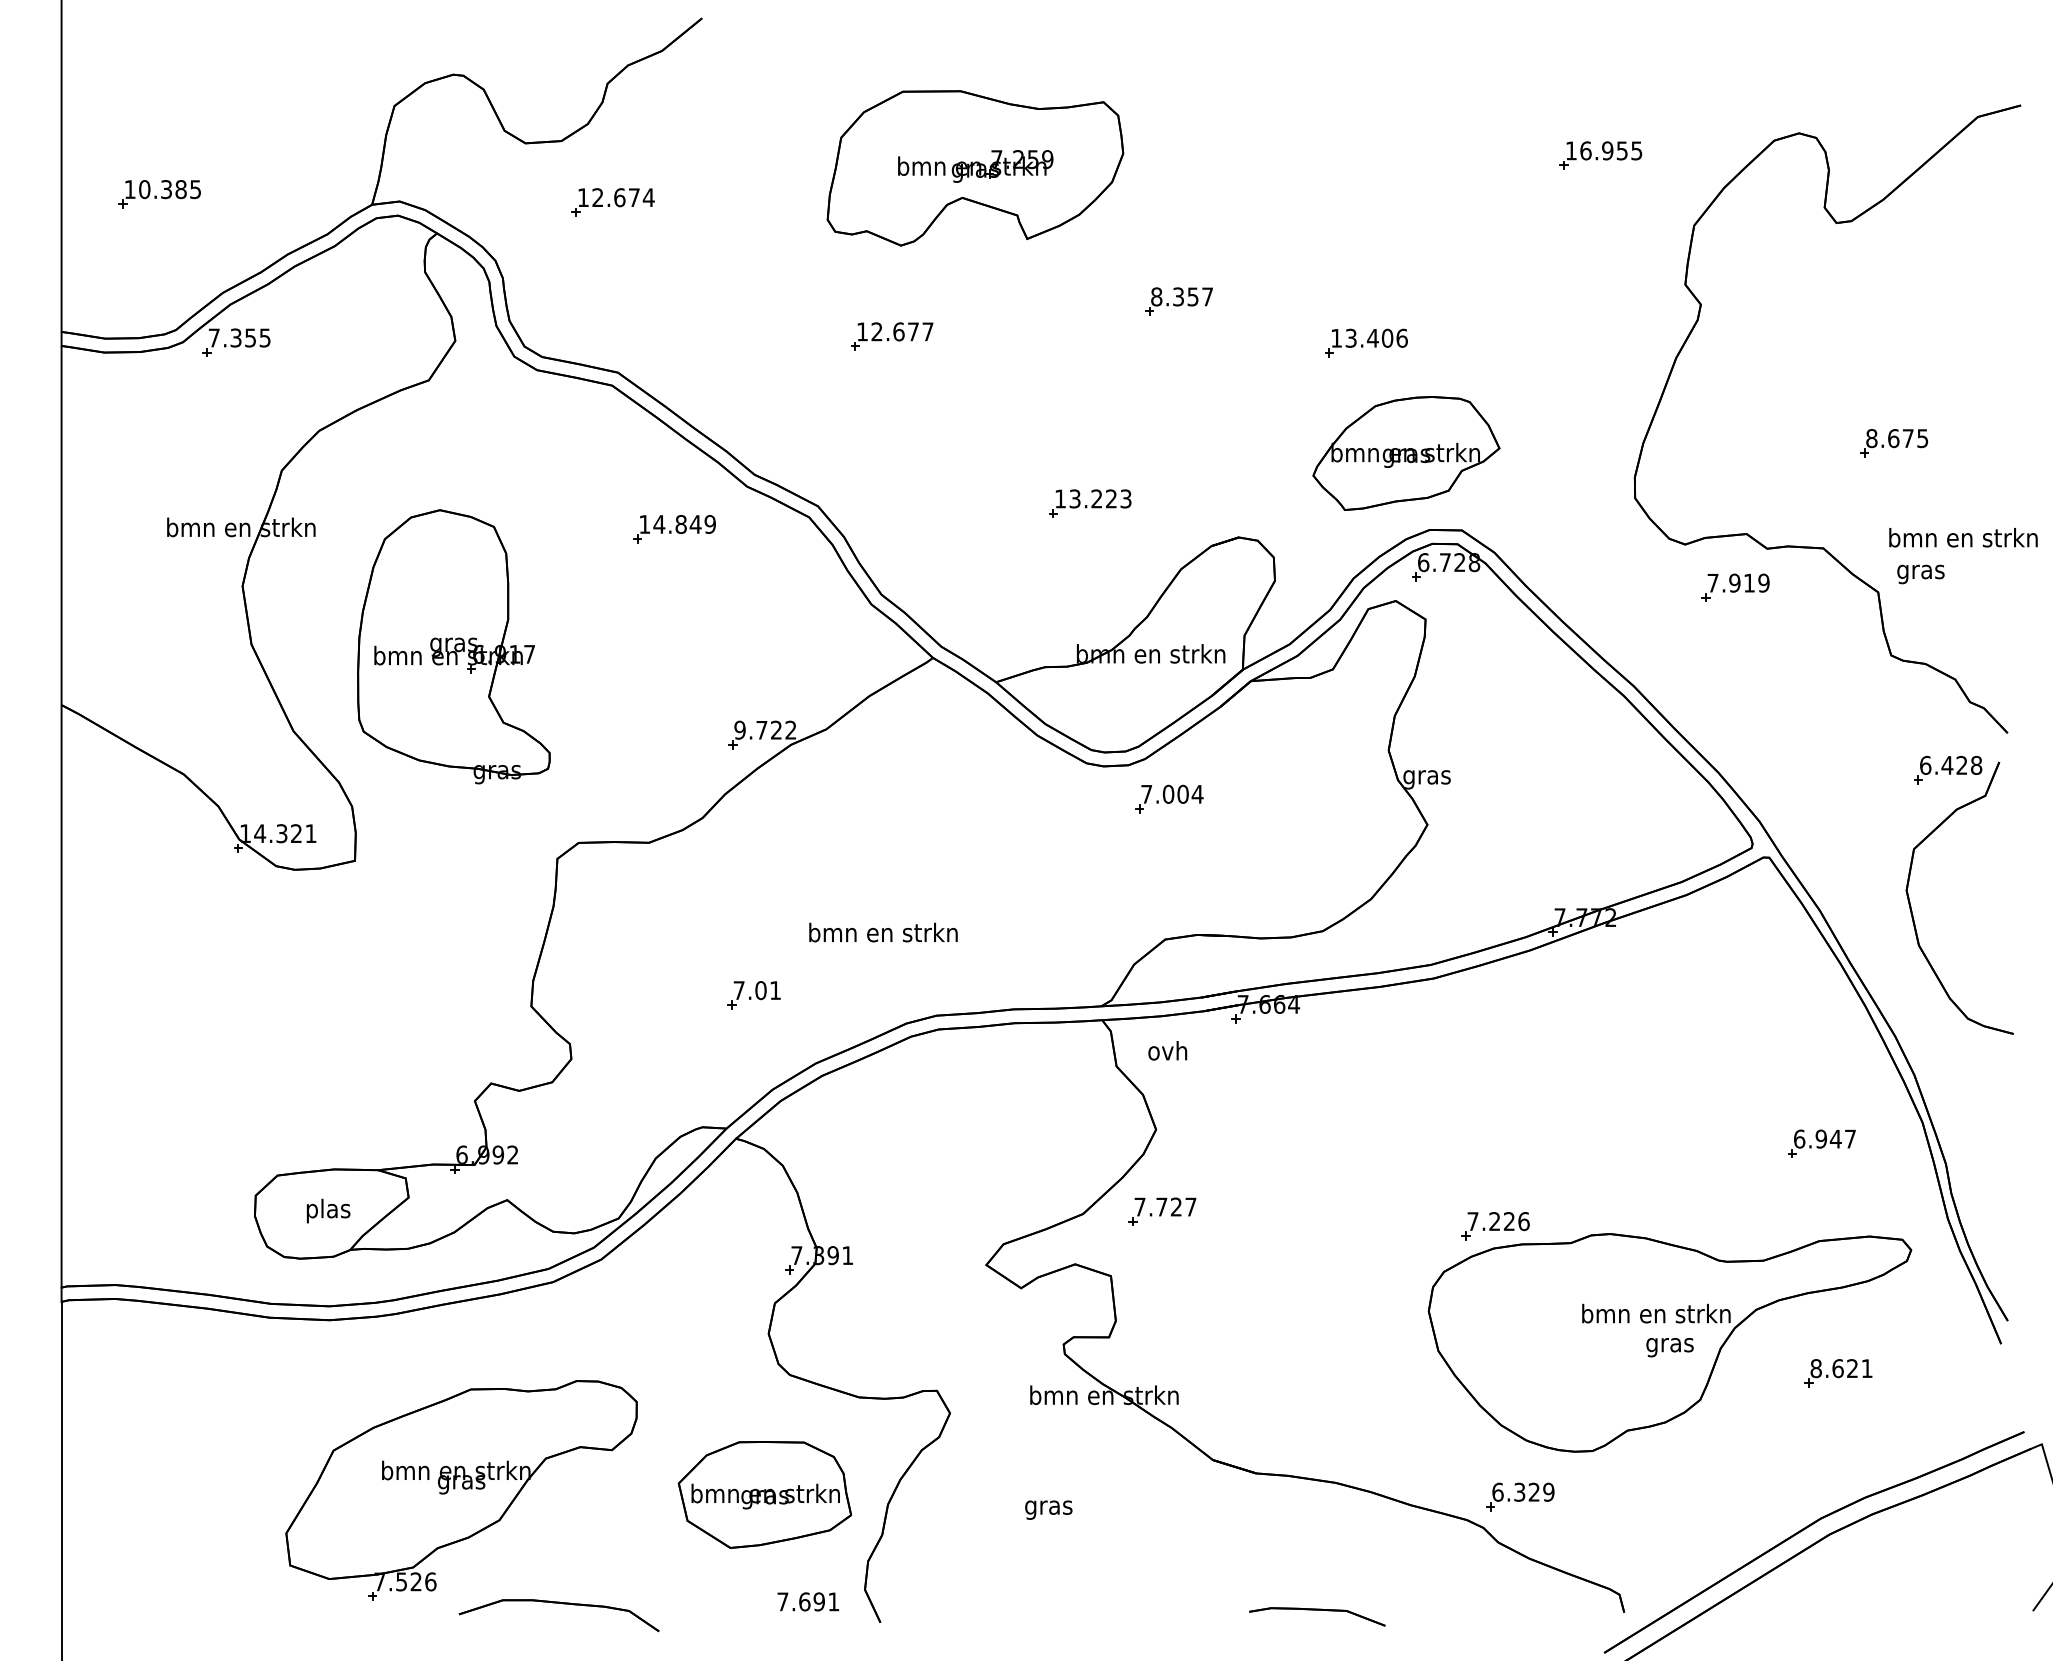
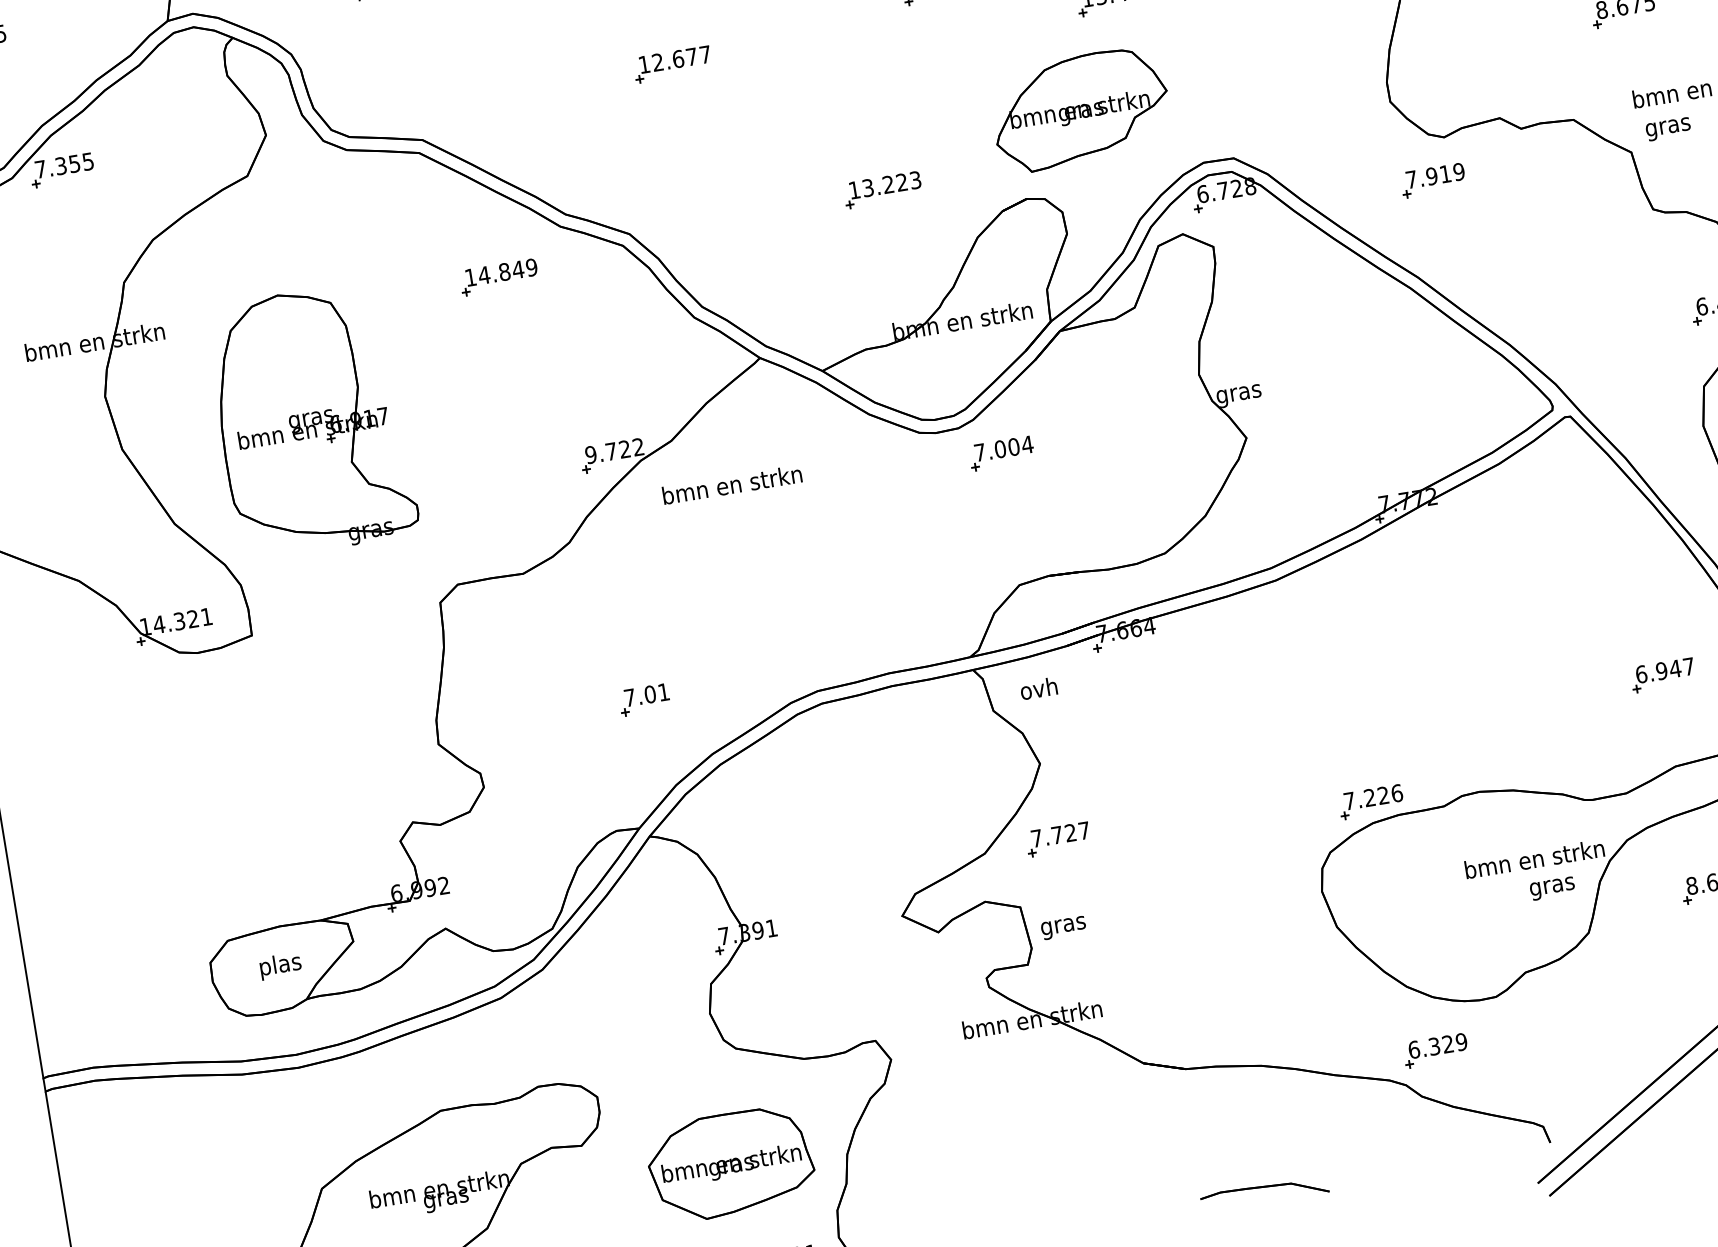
part: (1406, 453) -> (1080, 109), moved
part: (1735, 587) -> (1433, 180), moved
text: (883, 932) -> (732, 484), moved
text: (1048, 1509) -> (1063, 927), moved

